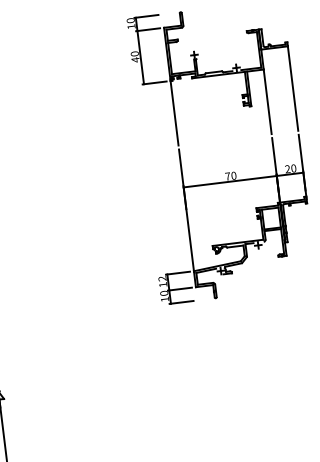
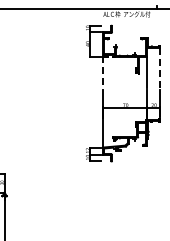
line: (292, 90) -> (159, 68), solid -> dashed
line: (173, 113) -> (102, 72), solid -> dashed

